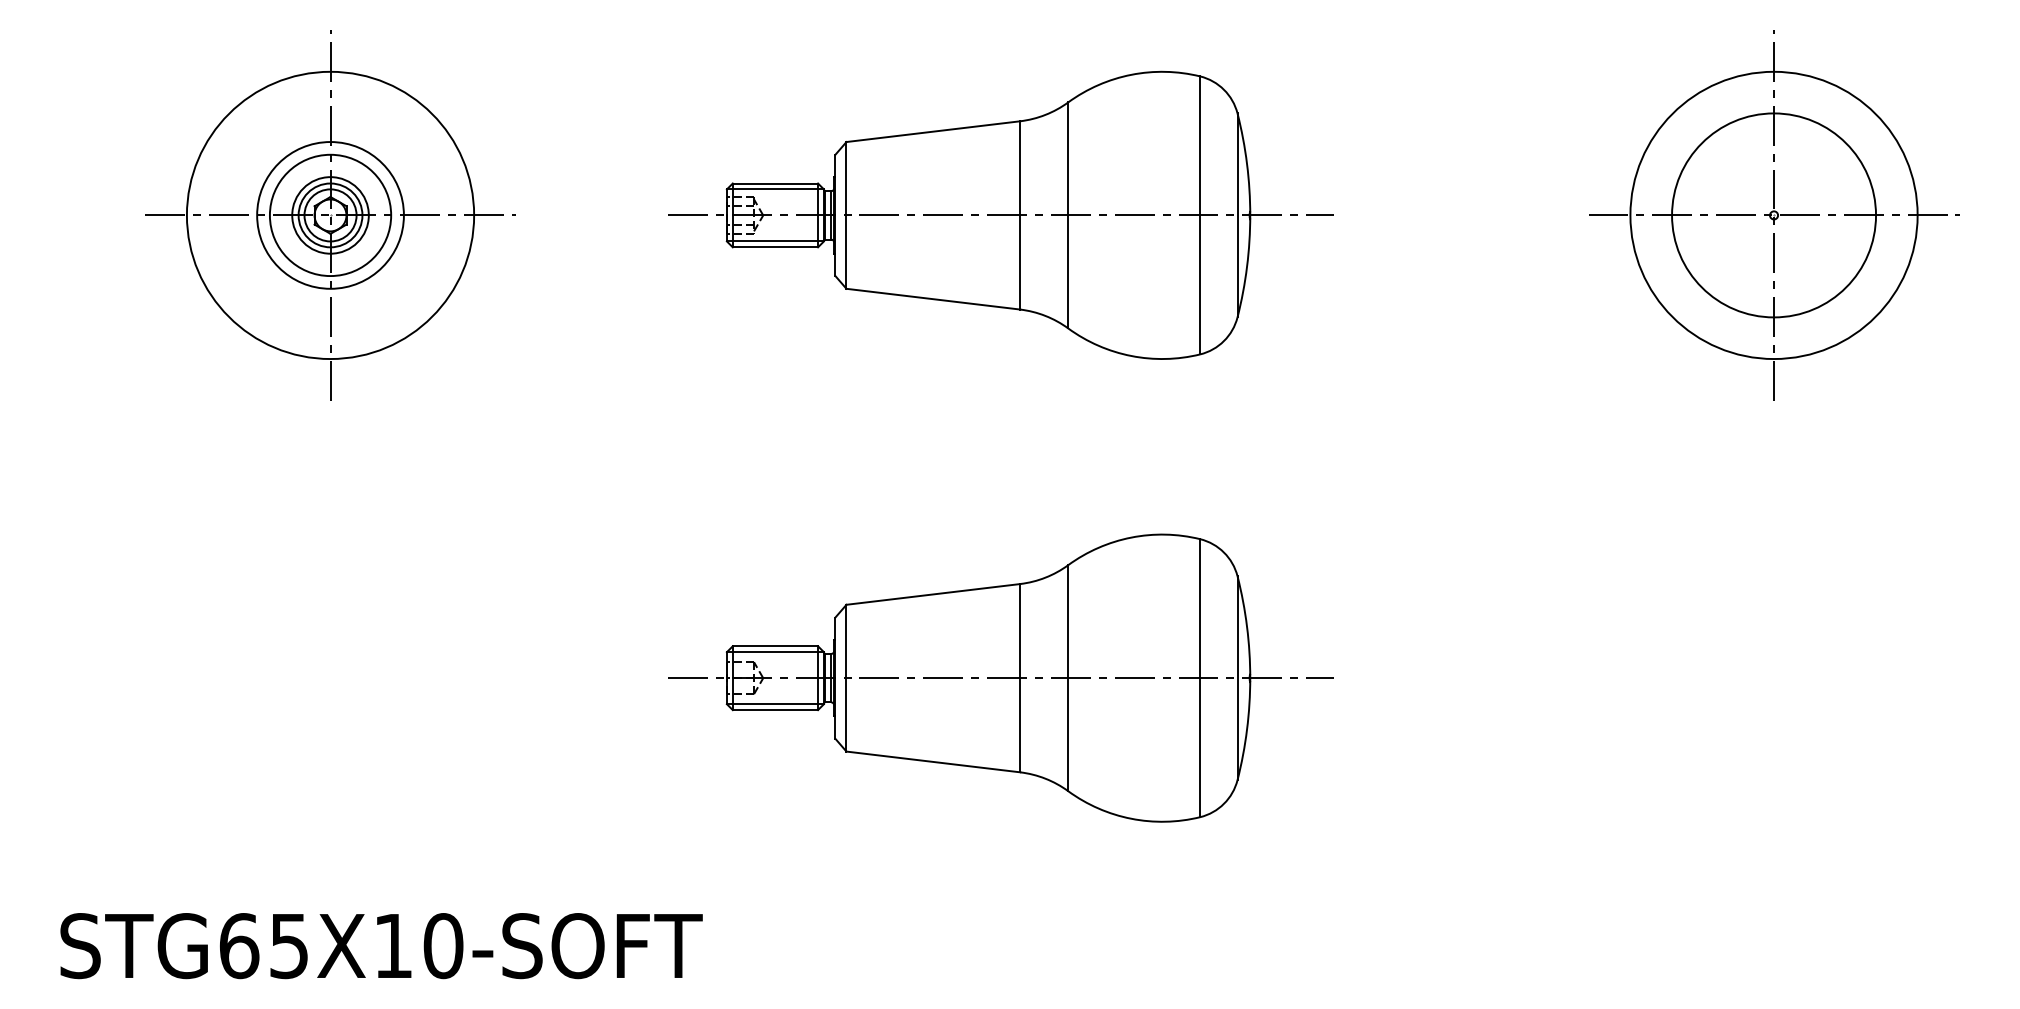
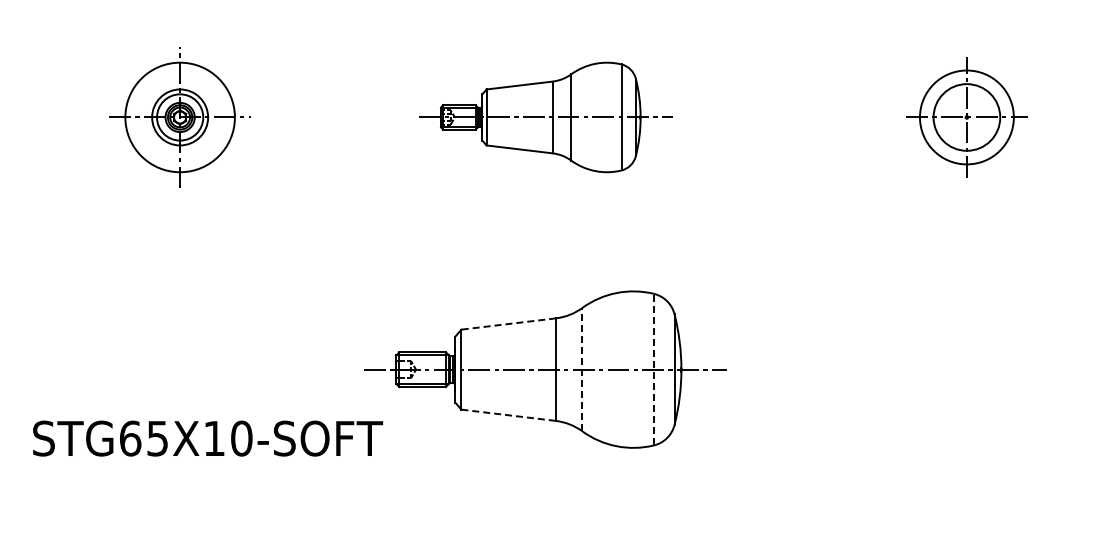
part: (329, 215) -> (179, 117), size x0.7
part: (1000, 215) -> (545, 117), size x0.7
part: (1773, 215) -> (966, 117), size x0.6
line: (932, 595) -> (508, 324), solid -> dashed
line: (1068, 677) -> (582, 369), solid -> dashed
line: (1200, 677) -> (654, 369), solid -> dashed
line: (932, 762) -> (508, 415), solid -> dashed
text: (380, 945) -> (207, 438), moved

